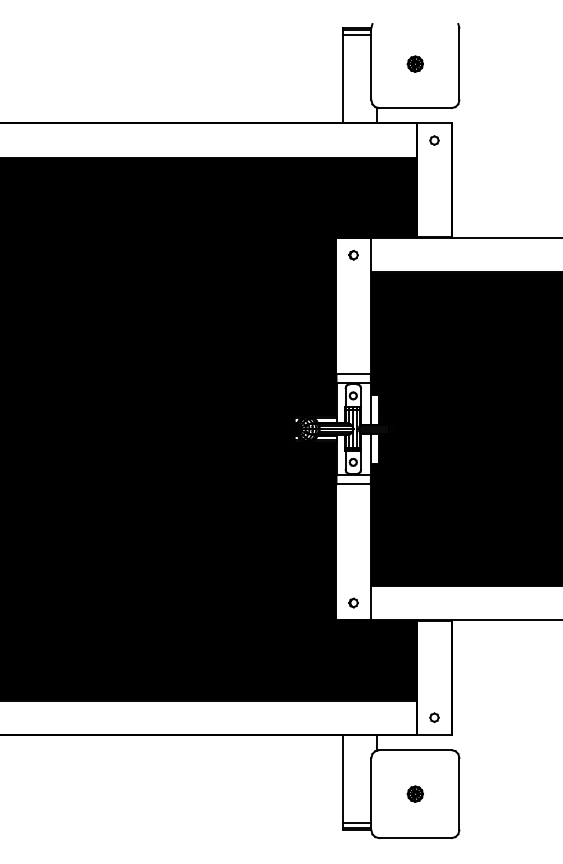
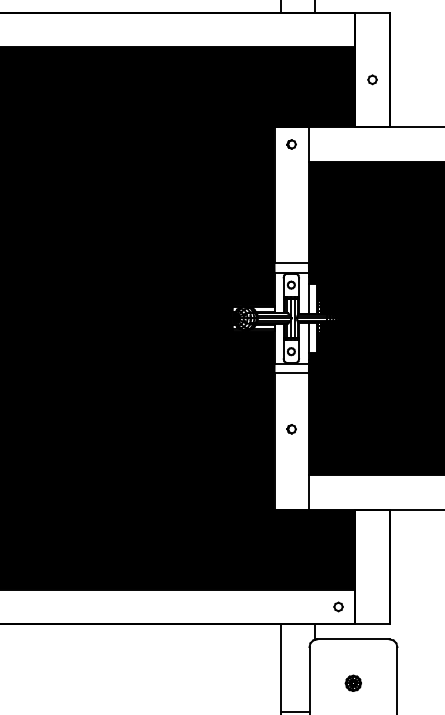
part: (434, 140) -> (372, 79), moved
part: (353, 602) -> (291, 428), moved
part: (434, 717) -> (338, 606), moved

